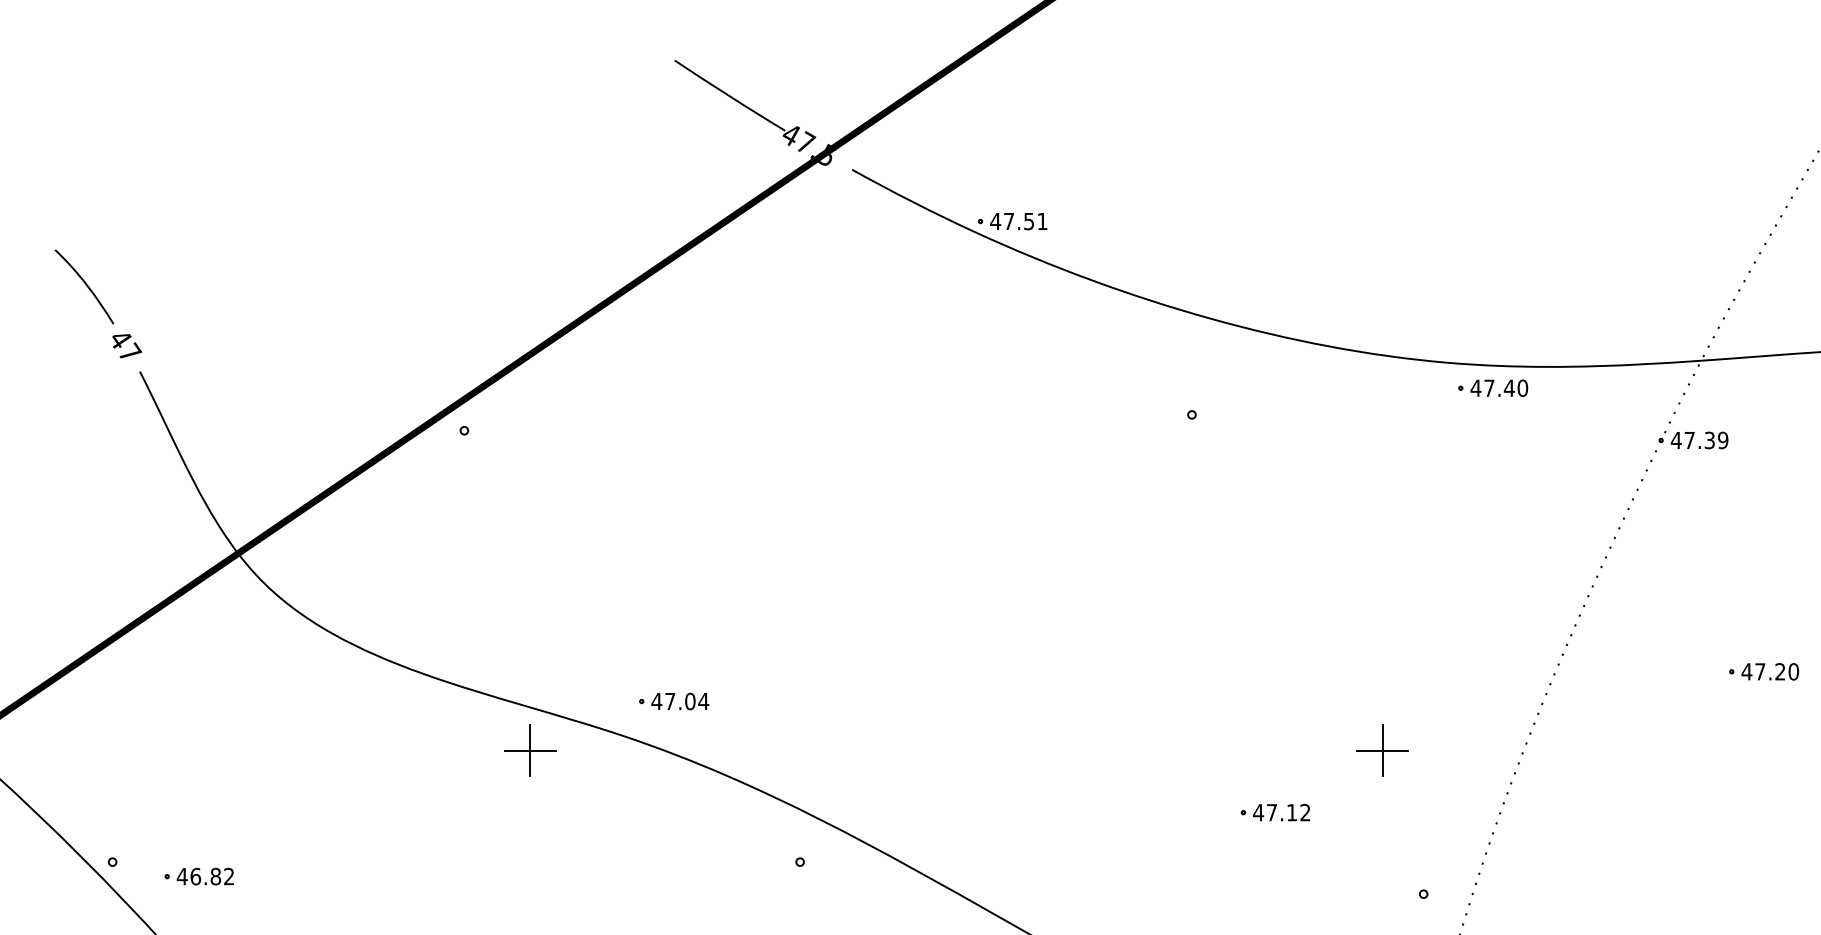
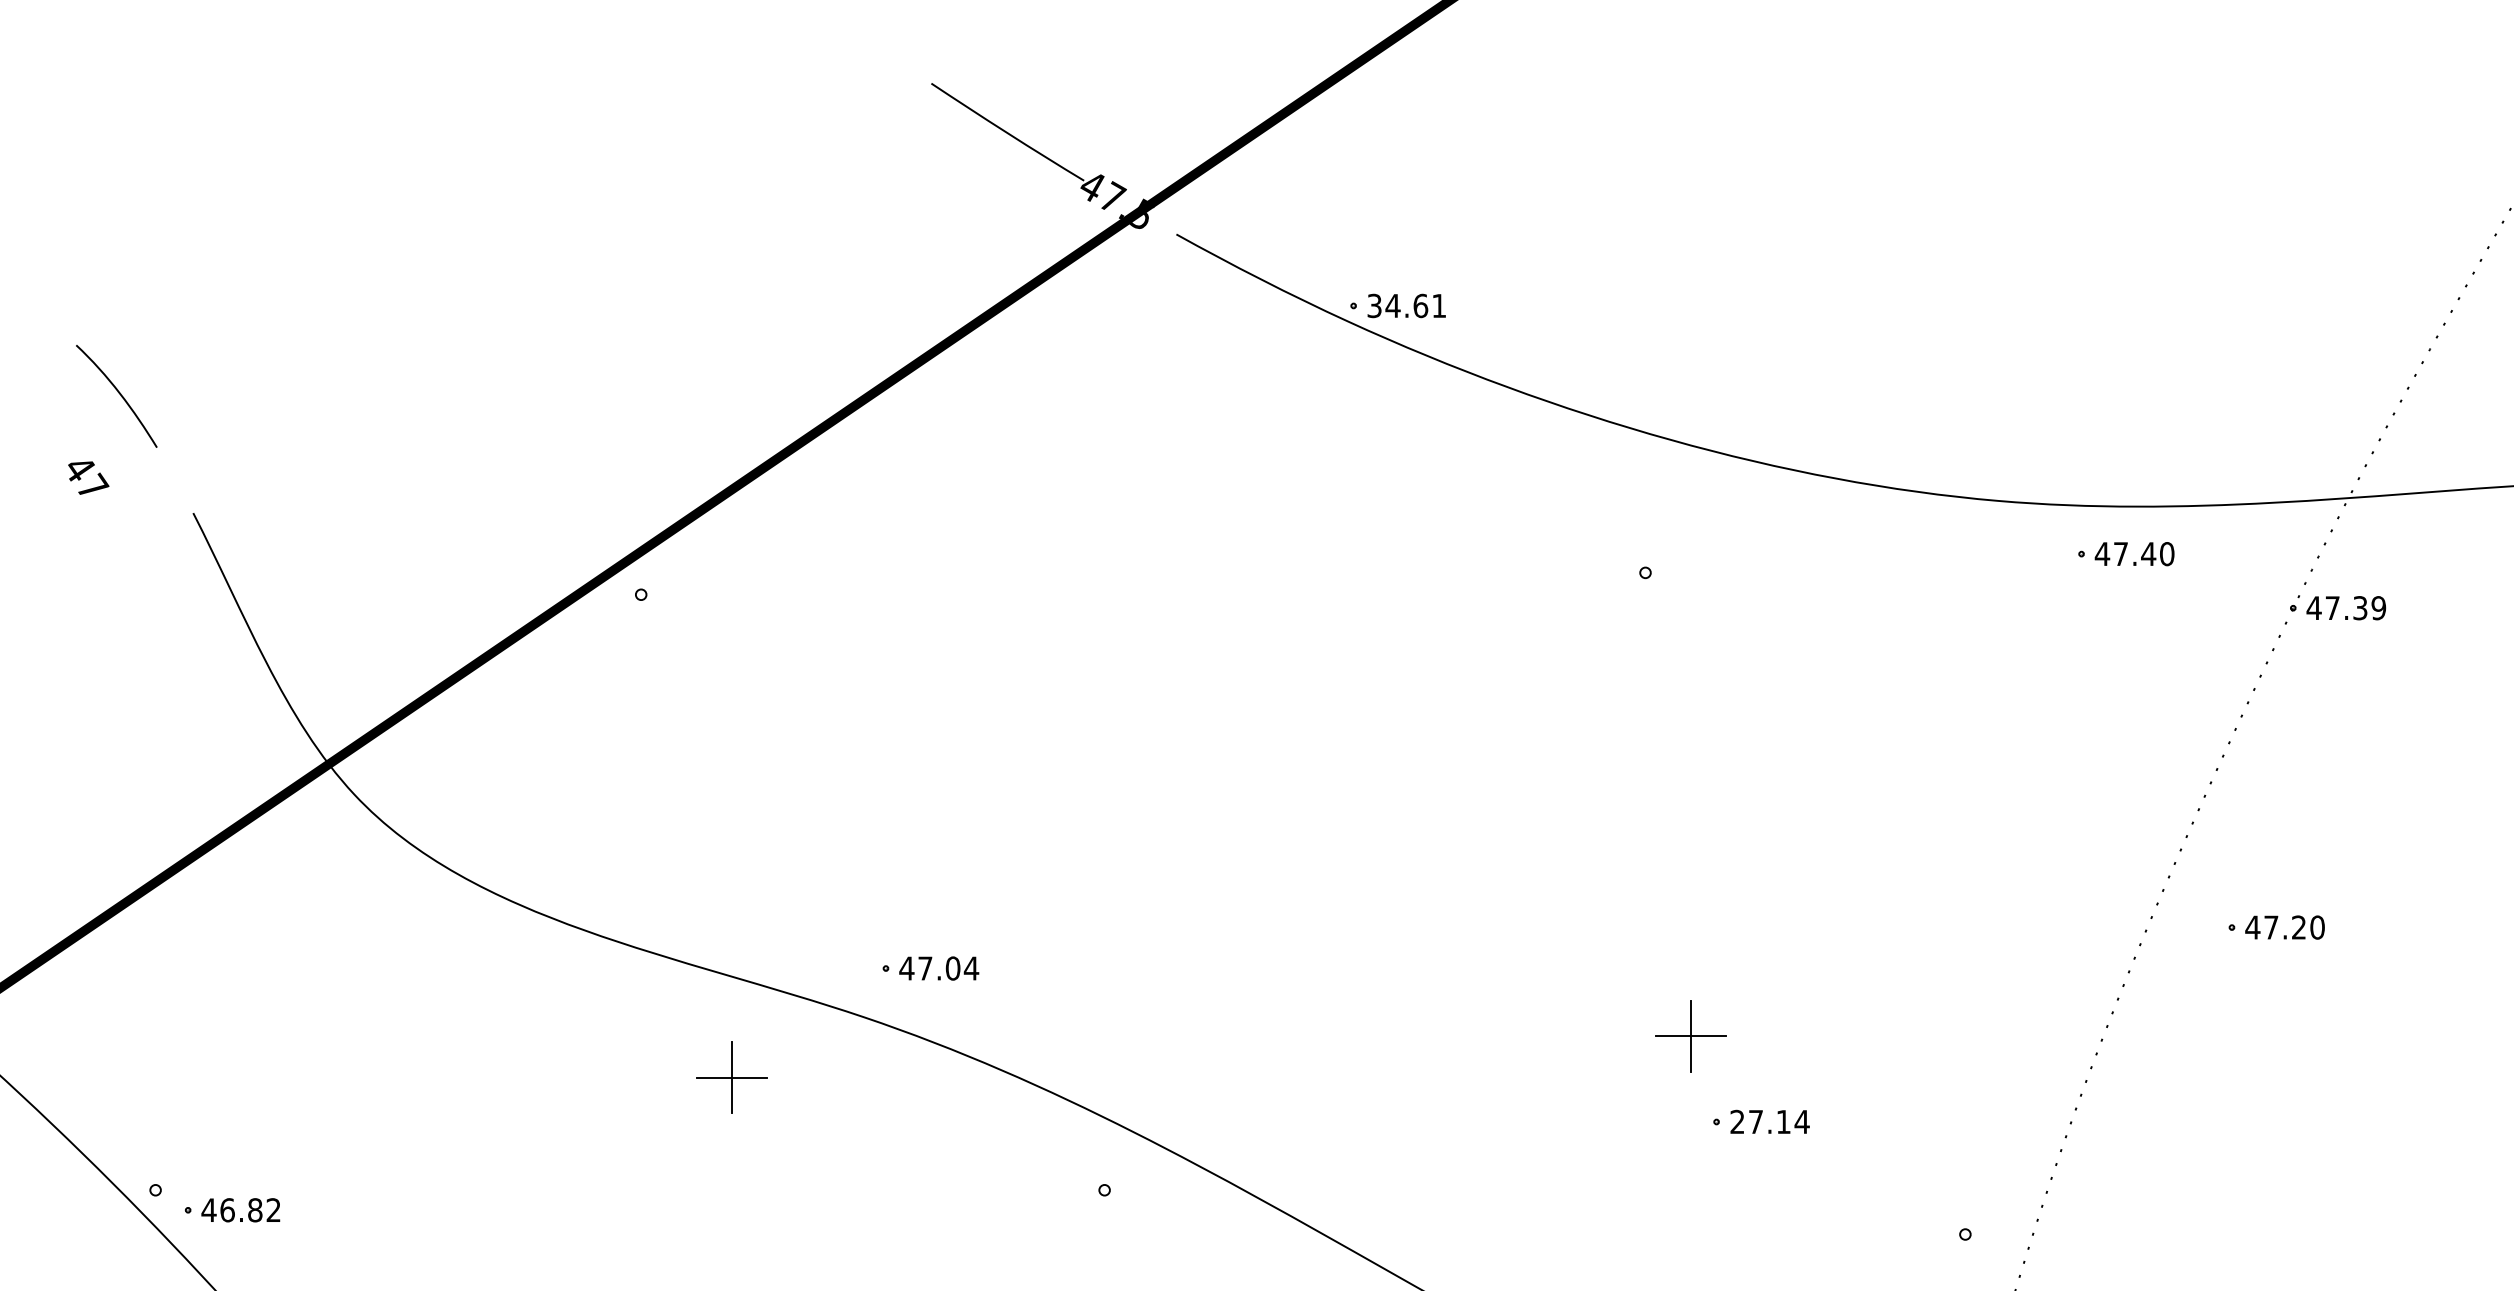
text: (1012, 221) -> (1397, 305), 47.51 -> 34.61
text: (127, 346) -> (89, 478), moved
part: (1493, 387) -> (2126, 553), moved
part: (1764, 671) -> (2277, 927), moved
part: (530, 750) -> (732, 1077), moved
part: (1382, 750) -> (1690, 1036), moved
text: (1281, 812) -> (1769, 1121), 47.12 -> 27.14
part: (198, 876) -> (231, 1210), moved

